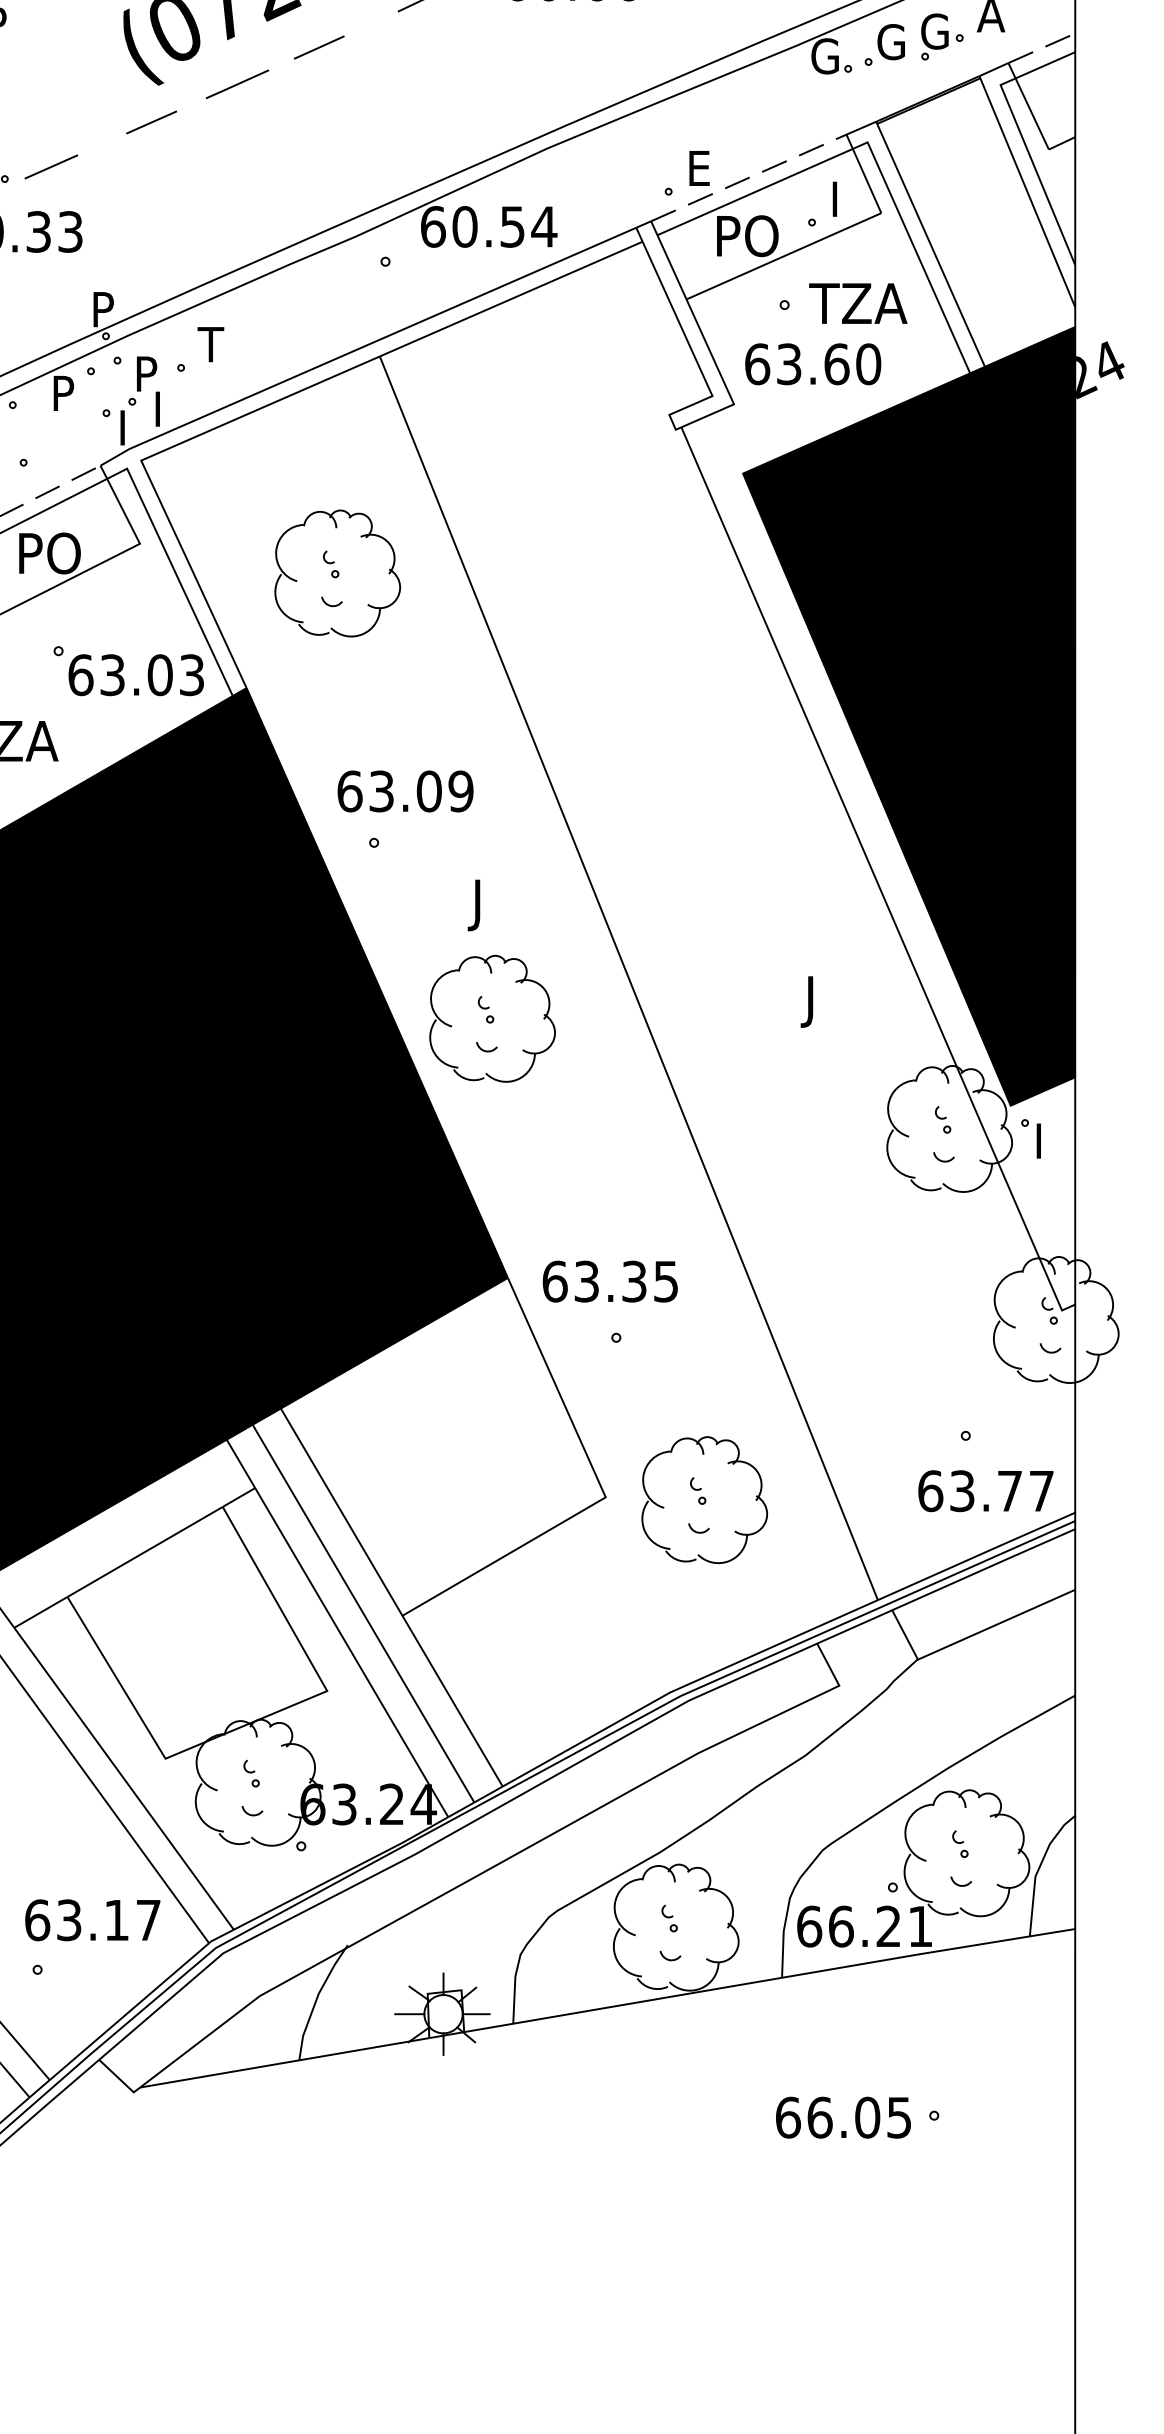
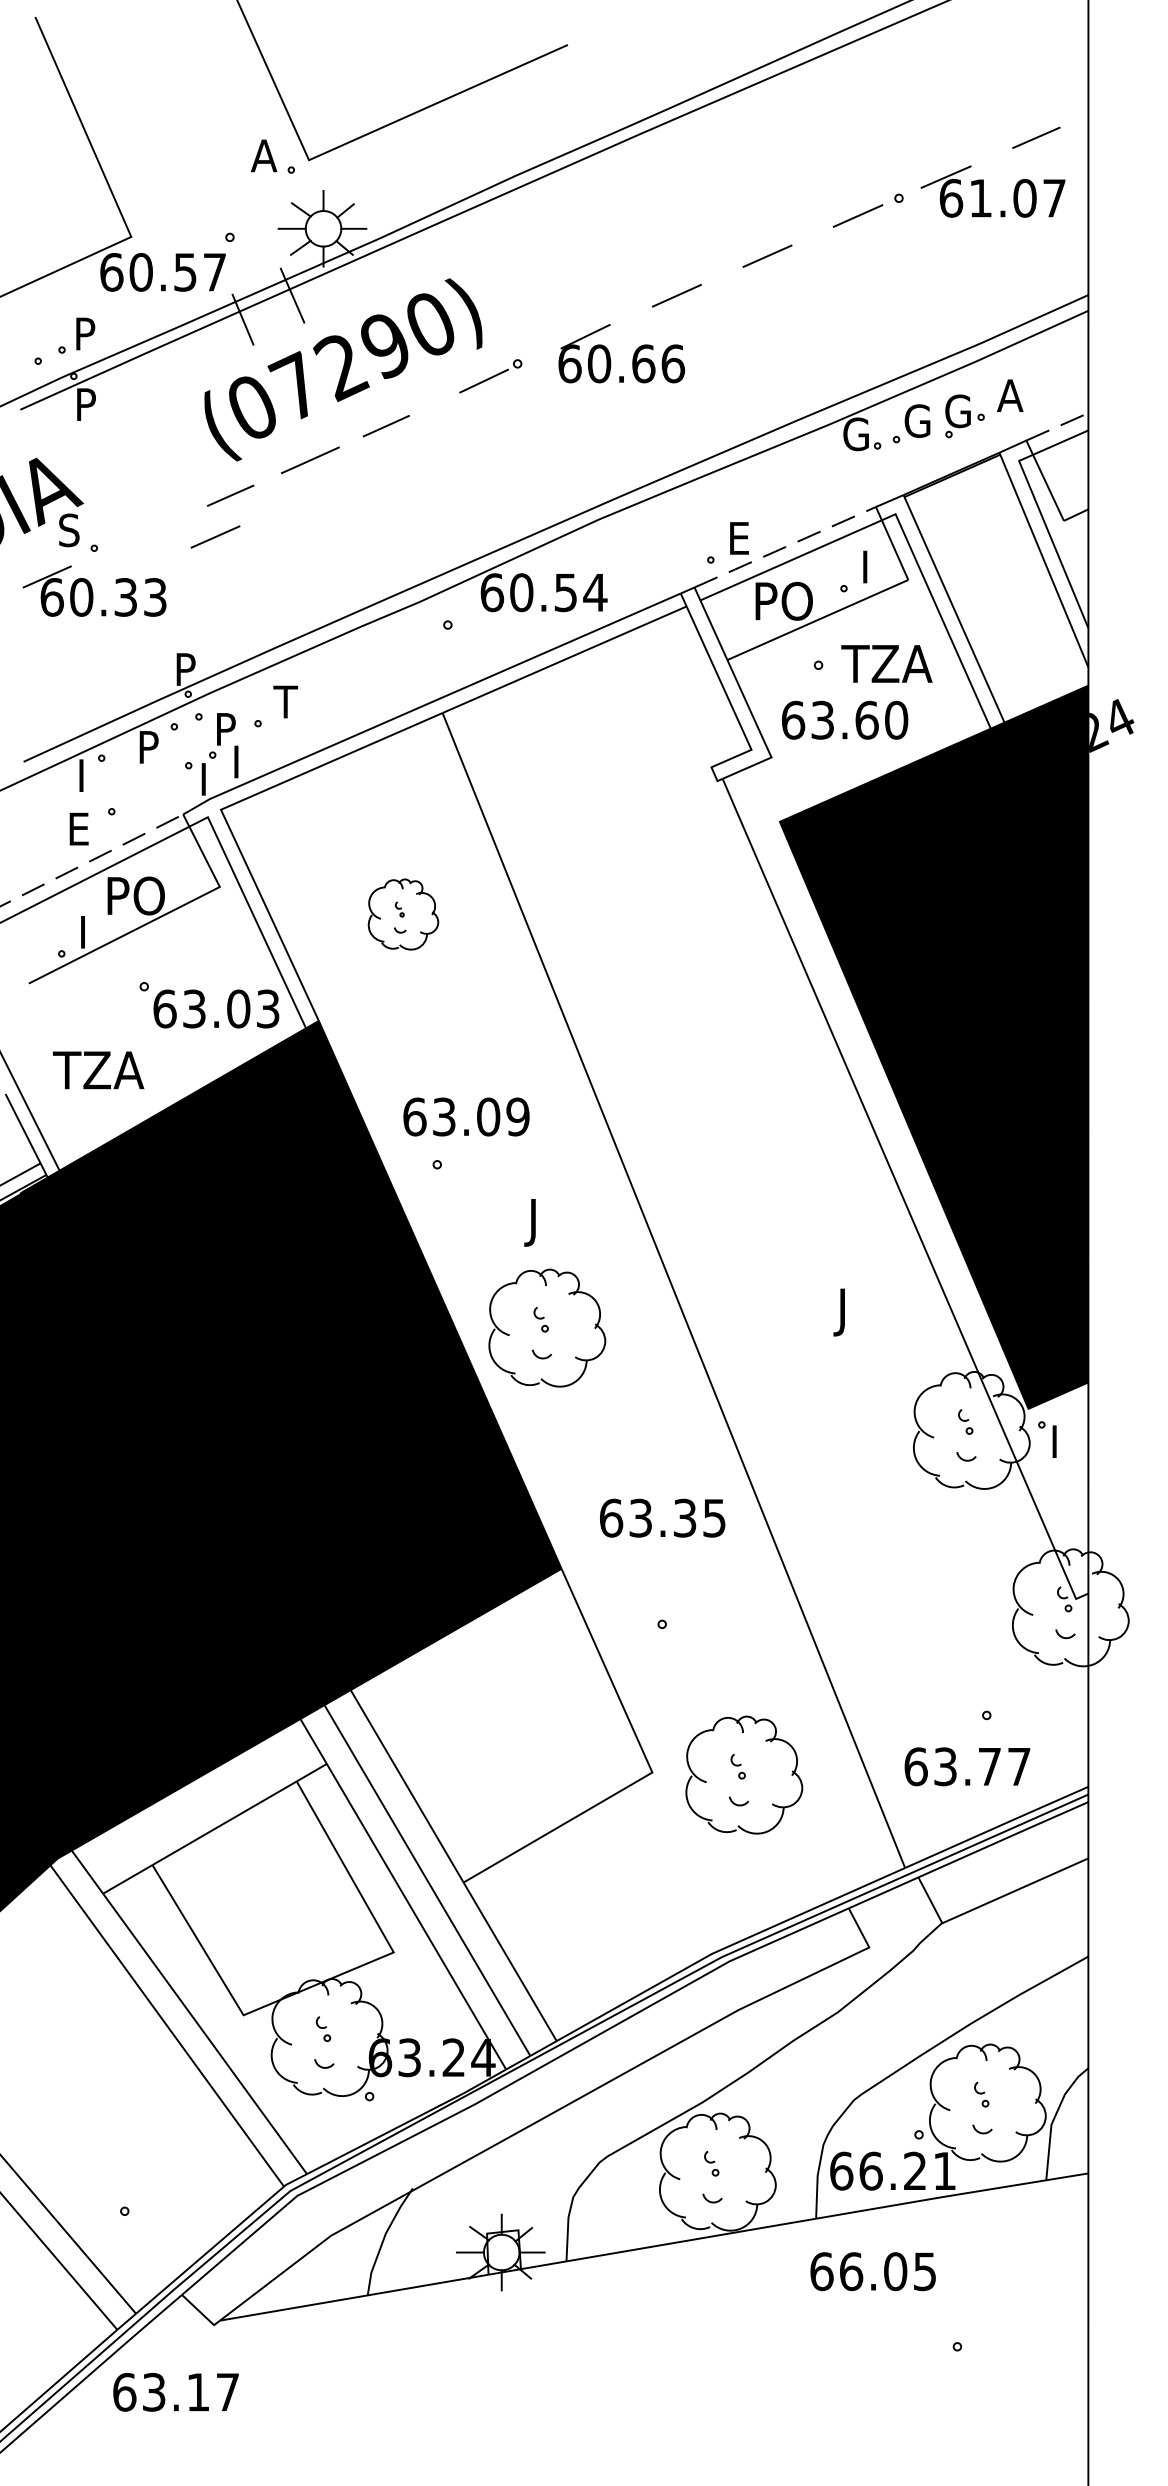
line: (51, 166) -> (215, 536), moved
part: (337, 573) -> (403, 914), size x0.6
text: (610, 1280) -> (662, 1517), moved
text: (985, 1490) -> (967, 1766), moved
text: (92, 1920) -> (175, 2392), moved
text: (842, 2117) -> (872, 2271), moved

